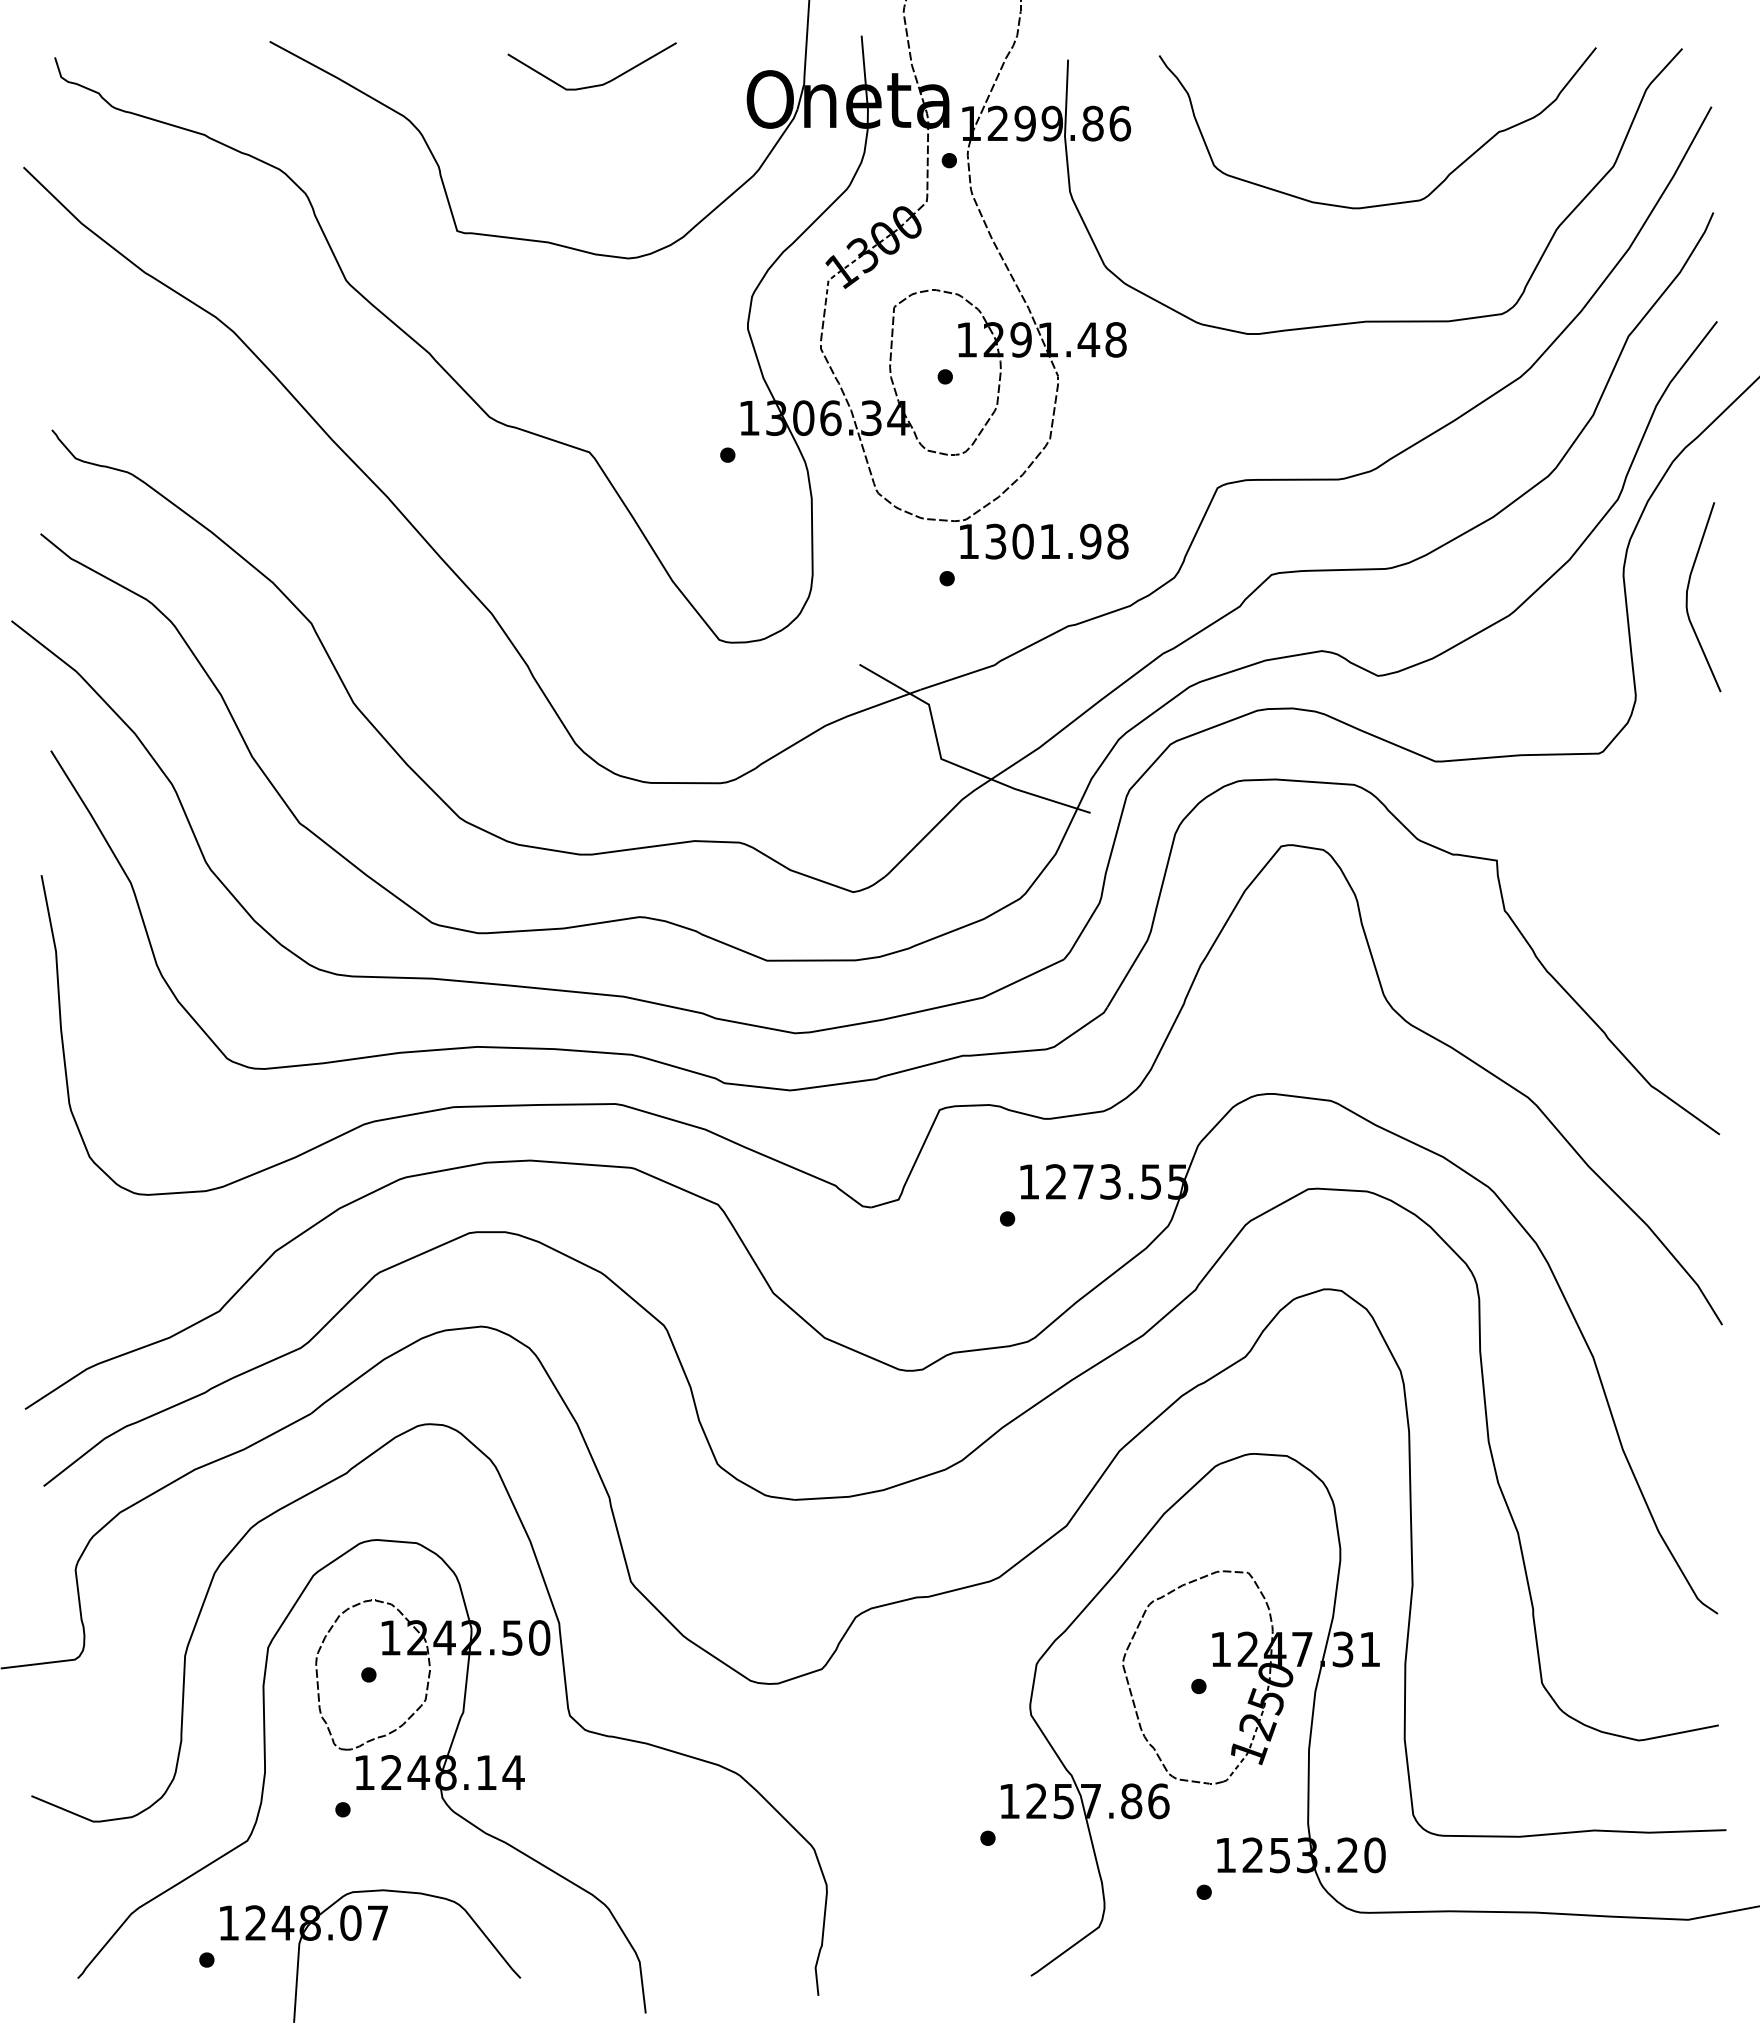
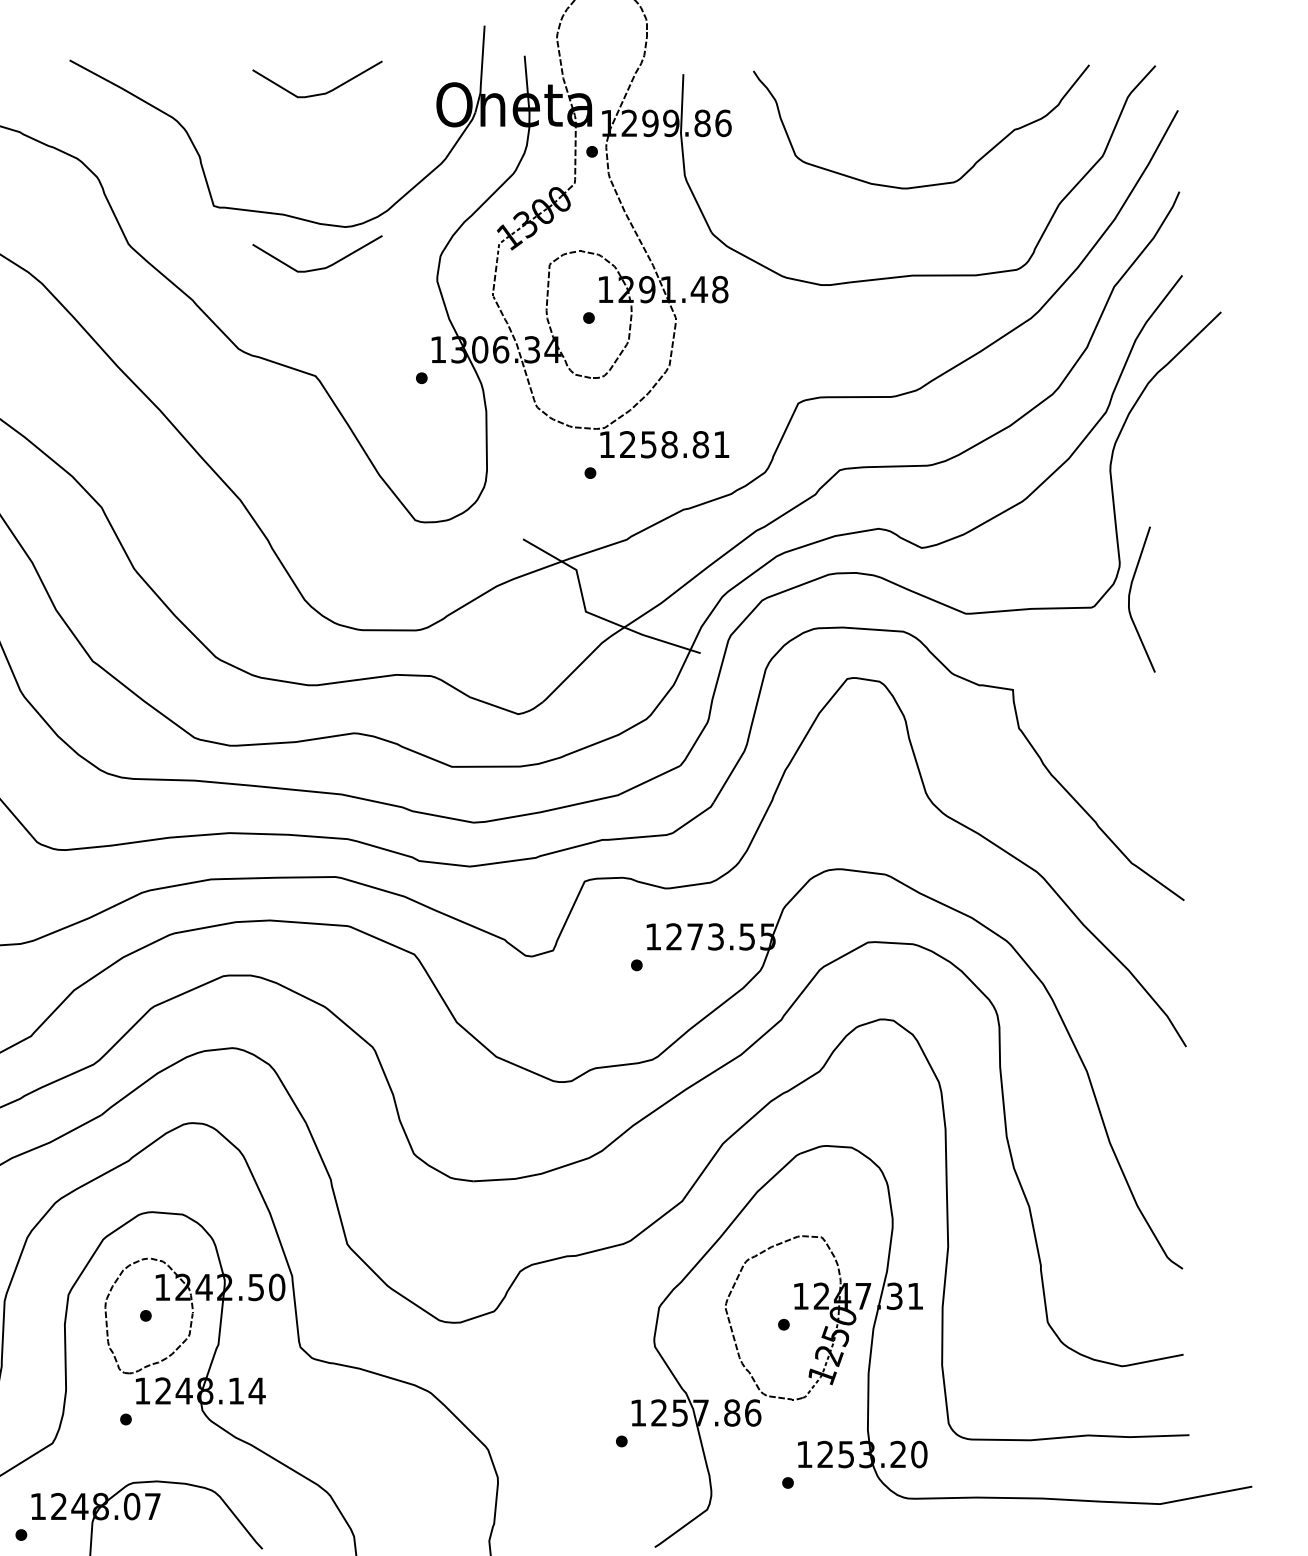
curve: (597, 311) -> (321, 267), added
text: (1056, 541) -> (674, 444), 1301.98 -> 1258.81
curve: (1687, 597) -> (1129, 599), moved

